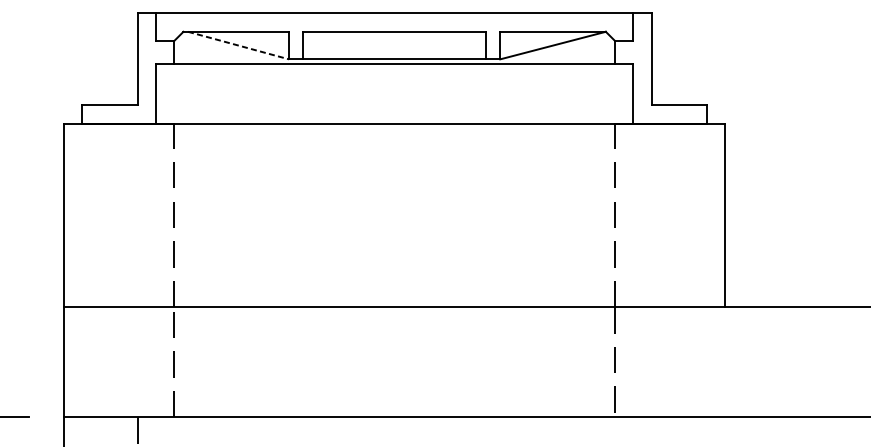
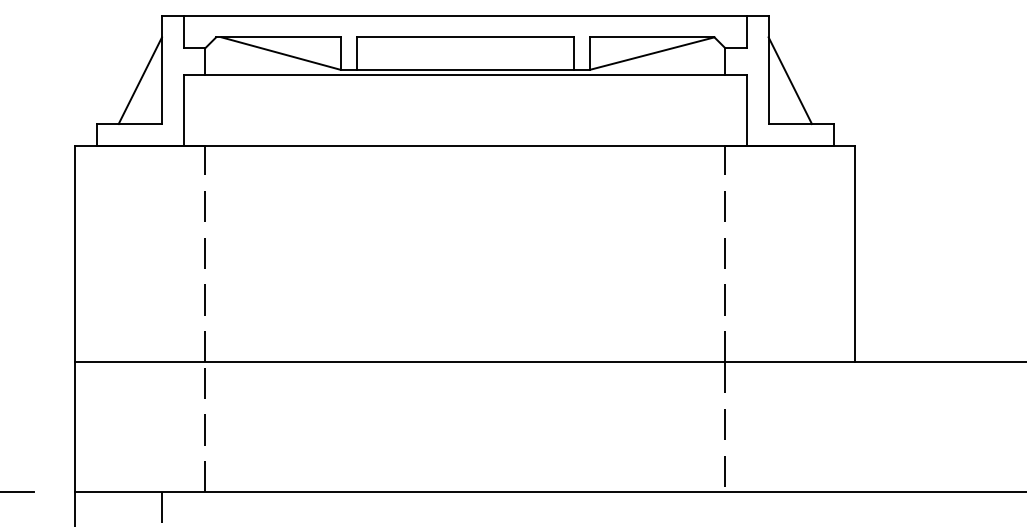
line: (238, 45) -> (281, 53), dashed -> solid
line: (119, 68) -> (140, 80), added
line: (669, 68) -> (789, 80), added

